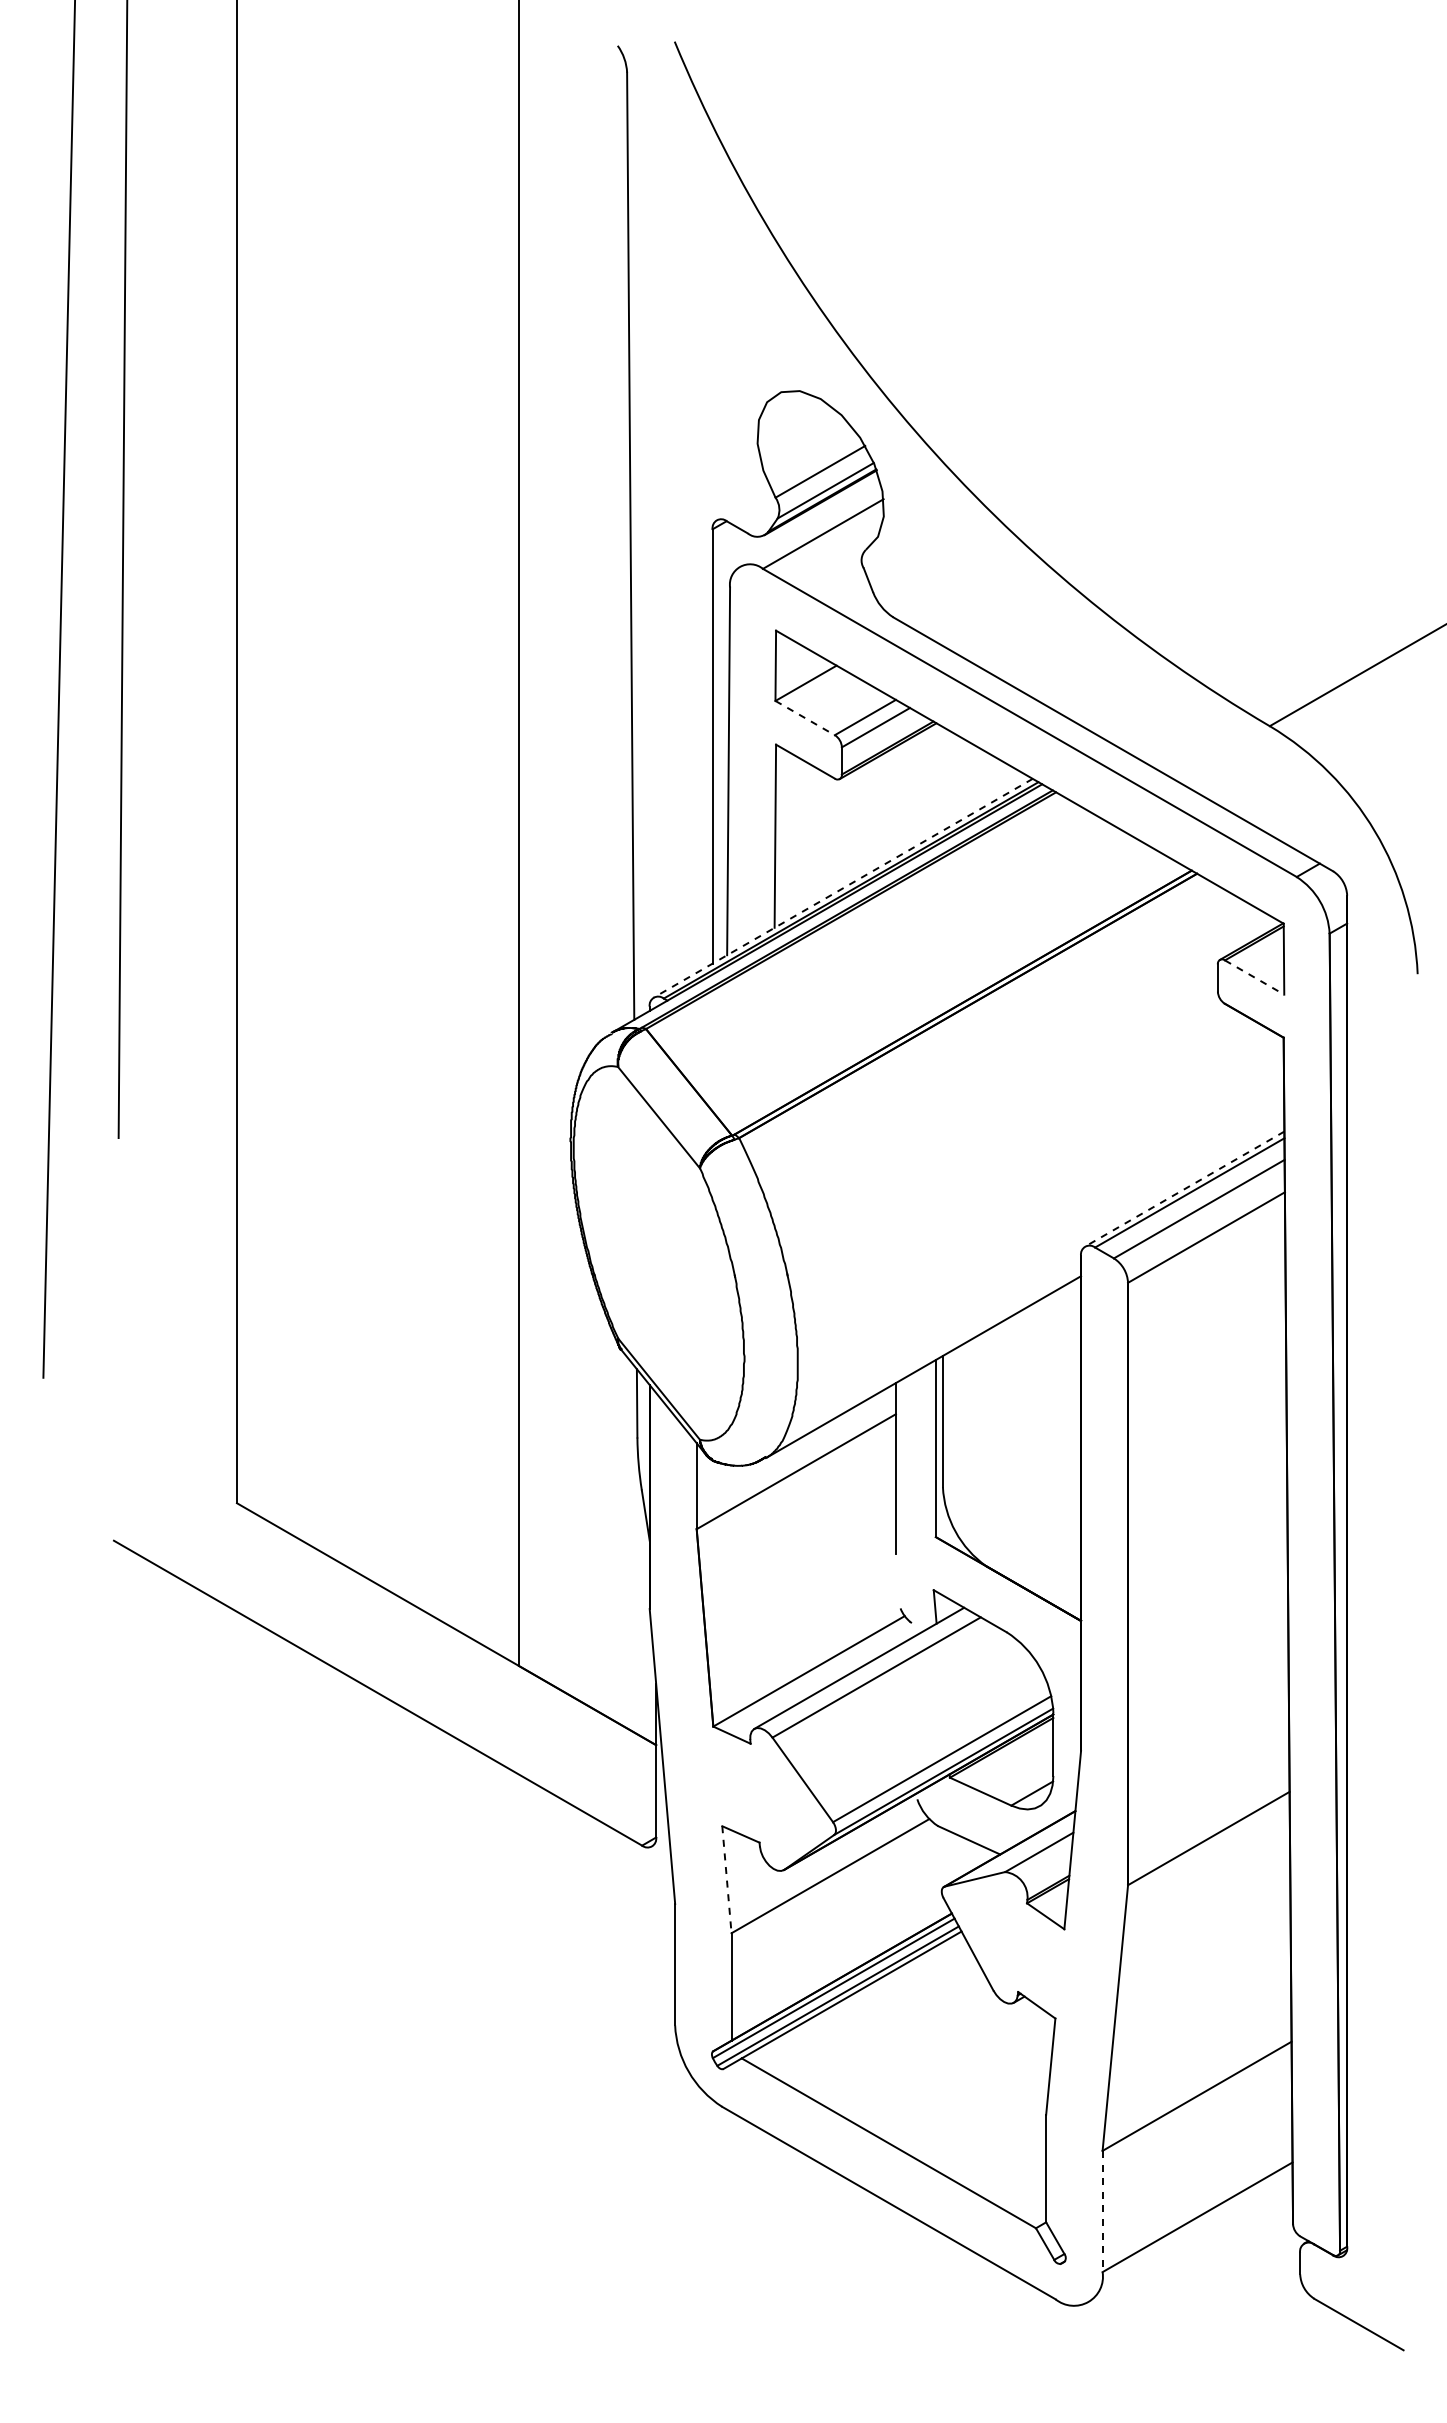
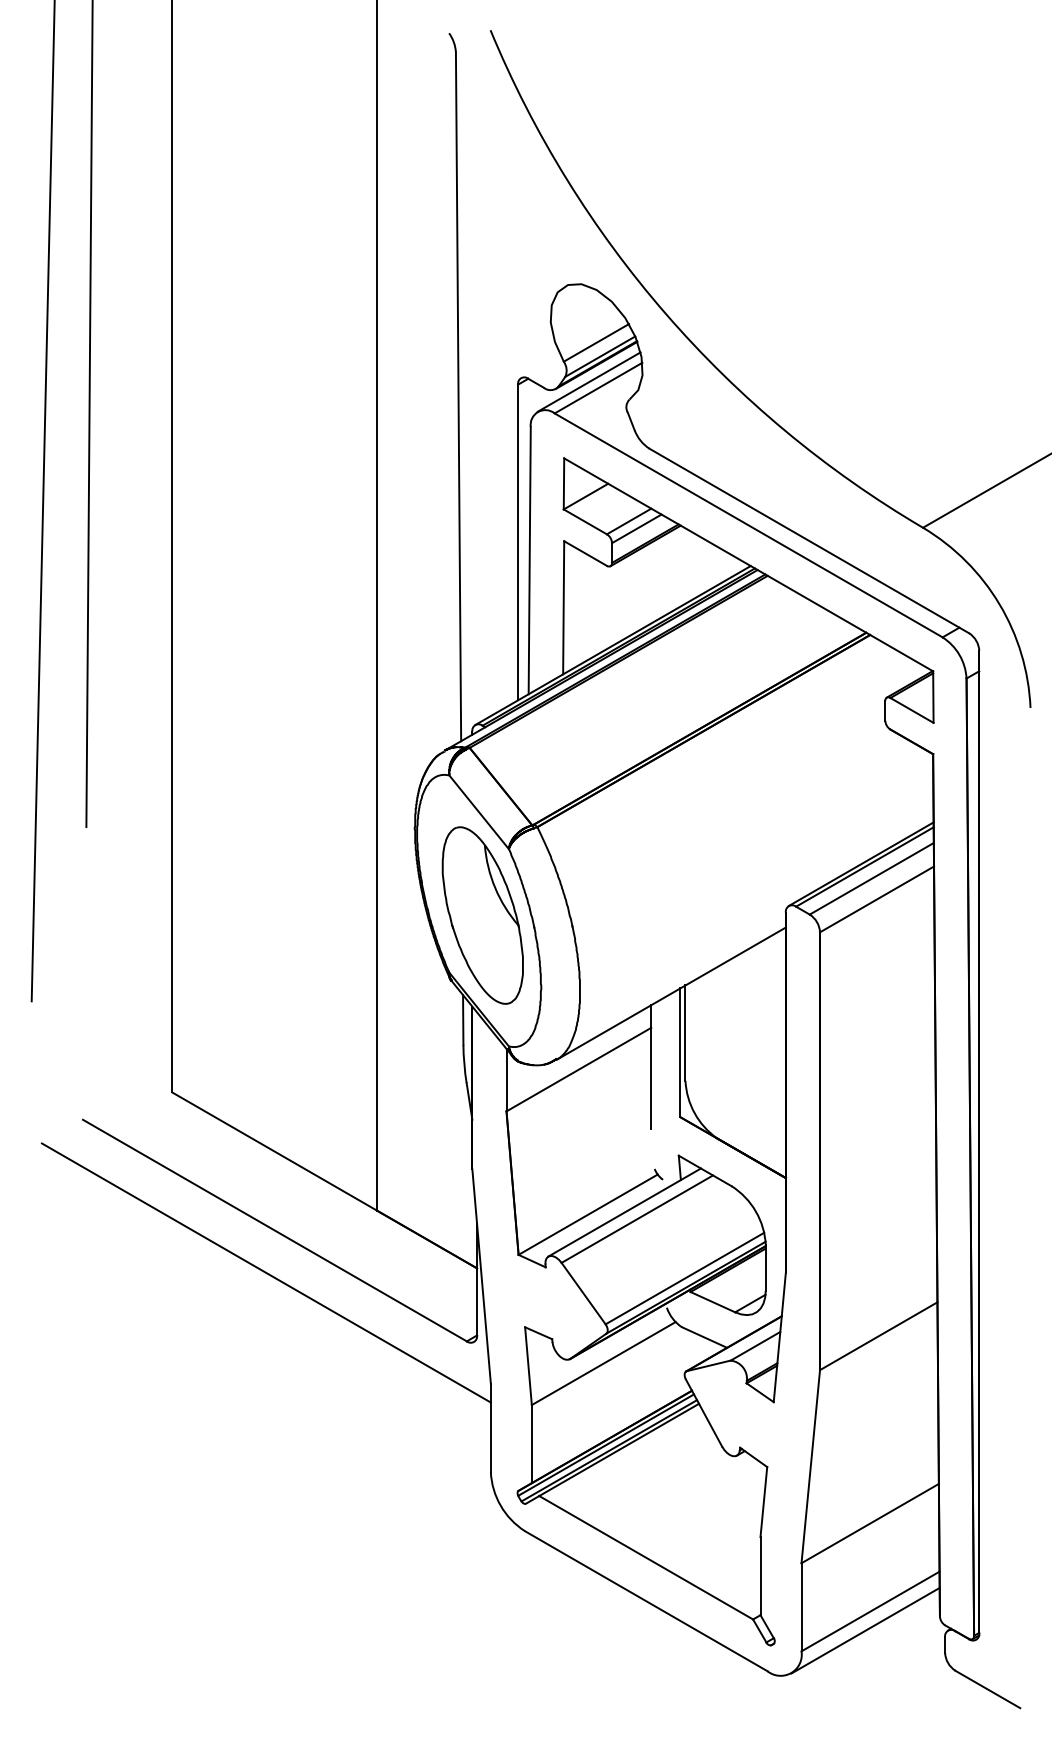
line: (810, 525) -> (589, 381), added
line: (805, 718) -> (585, 522), dashed -> solid
line: (843, 888) -> (613, 645), dashed -> solid
line: (1255, 977) -> (912, 710), dashed -> solid
line: (1184, 1189) -> (861, 864), dashed -> solid
part: (664, 1259) -> (483, 915), added
line: (366, 1751) -> (266, 1272), added
line: (726, 1879) -> (528, 1366), dashed -> solid
line: (1102, 2211) -> (801, 1607), dashed -> solid
line: (1190, 2243) -> (865, 1630), added

